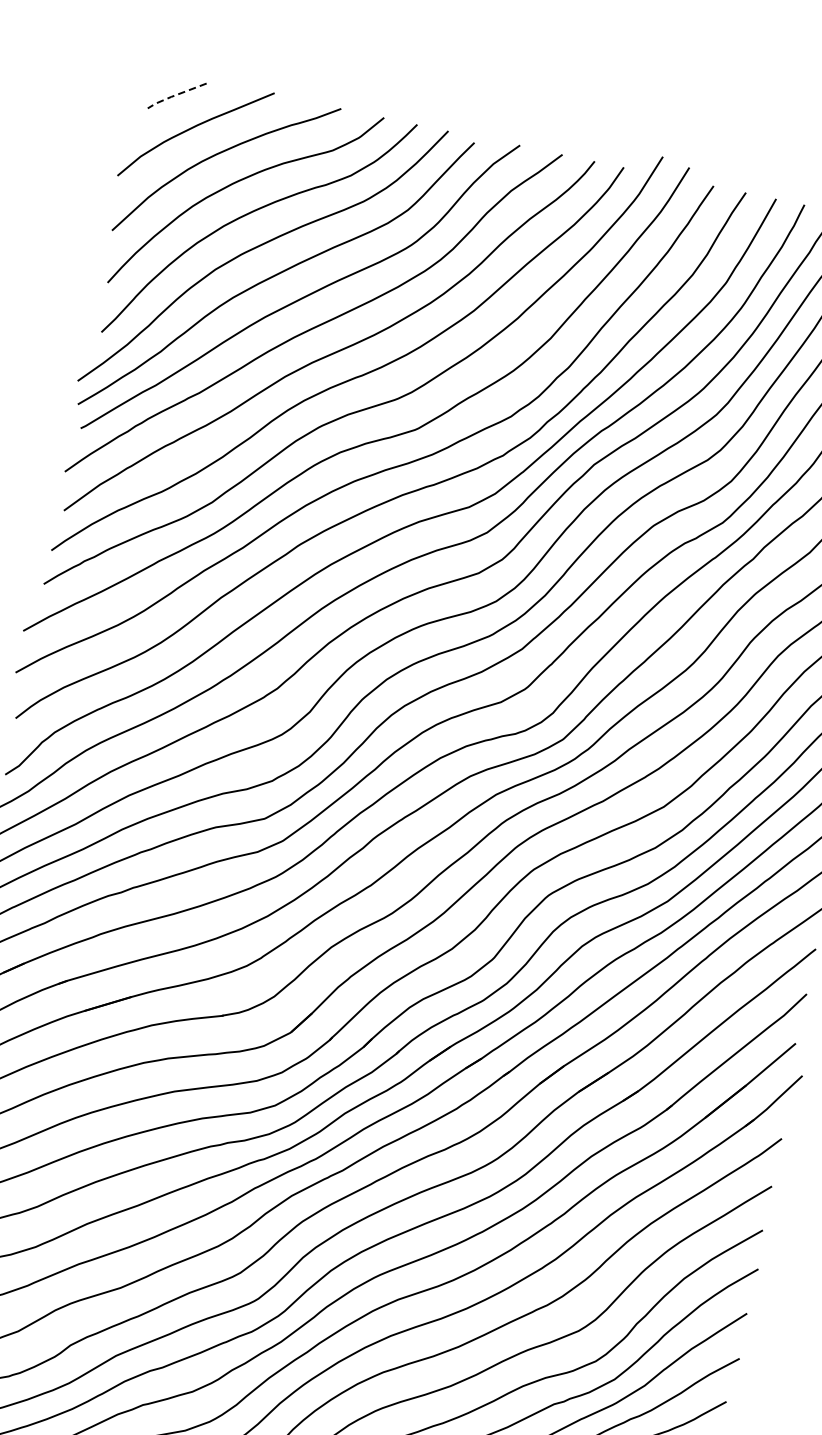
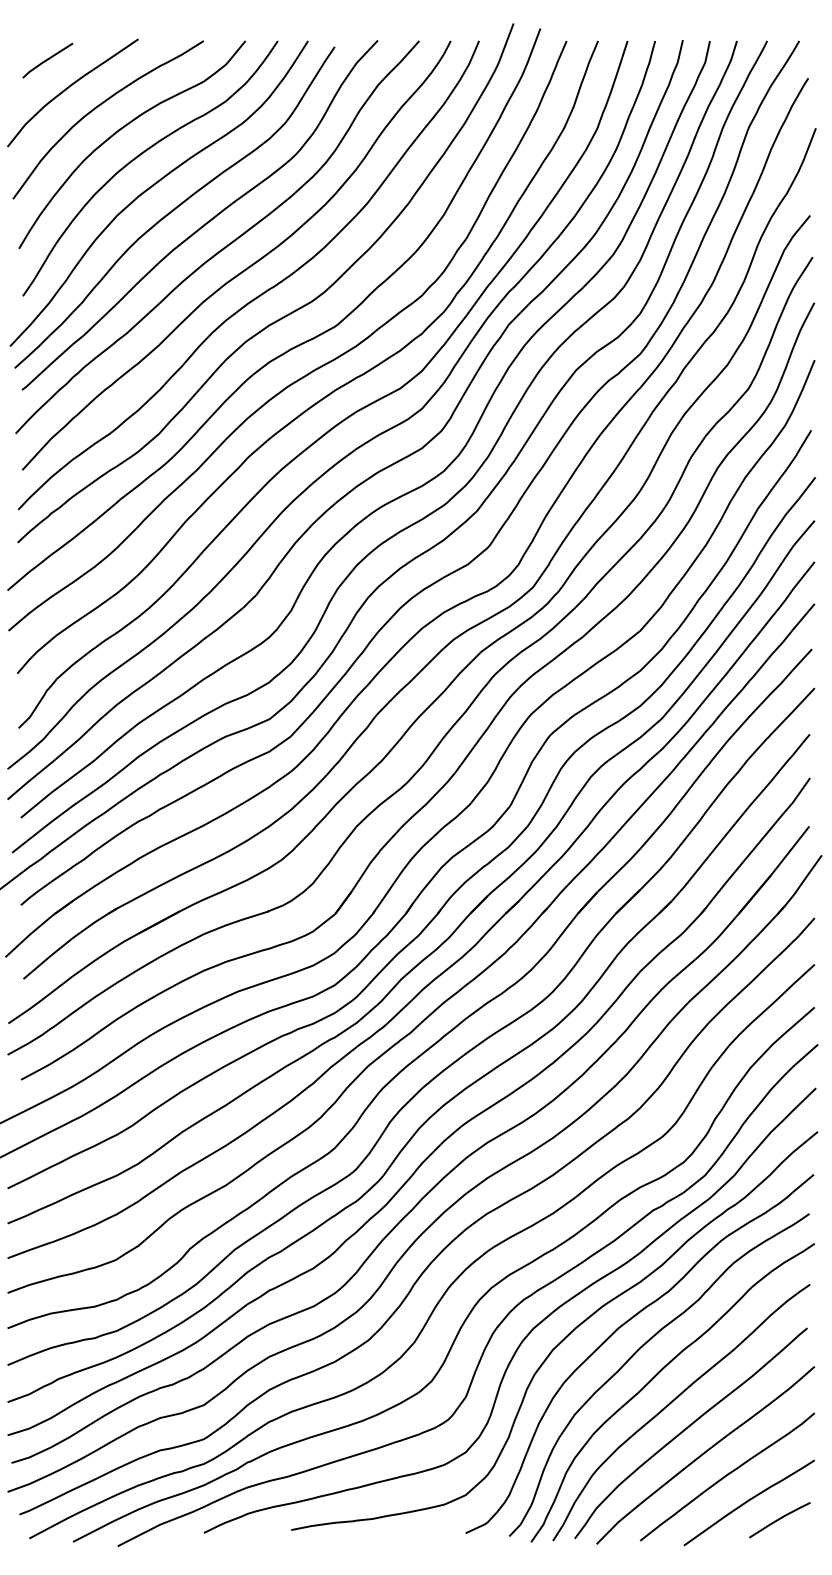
line: (174, 95) -> (45, 60), dashed -> solid

